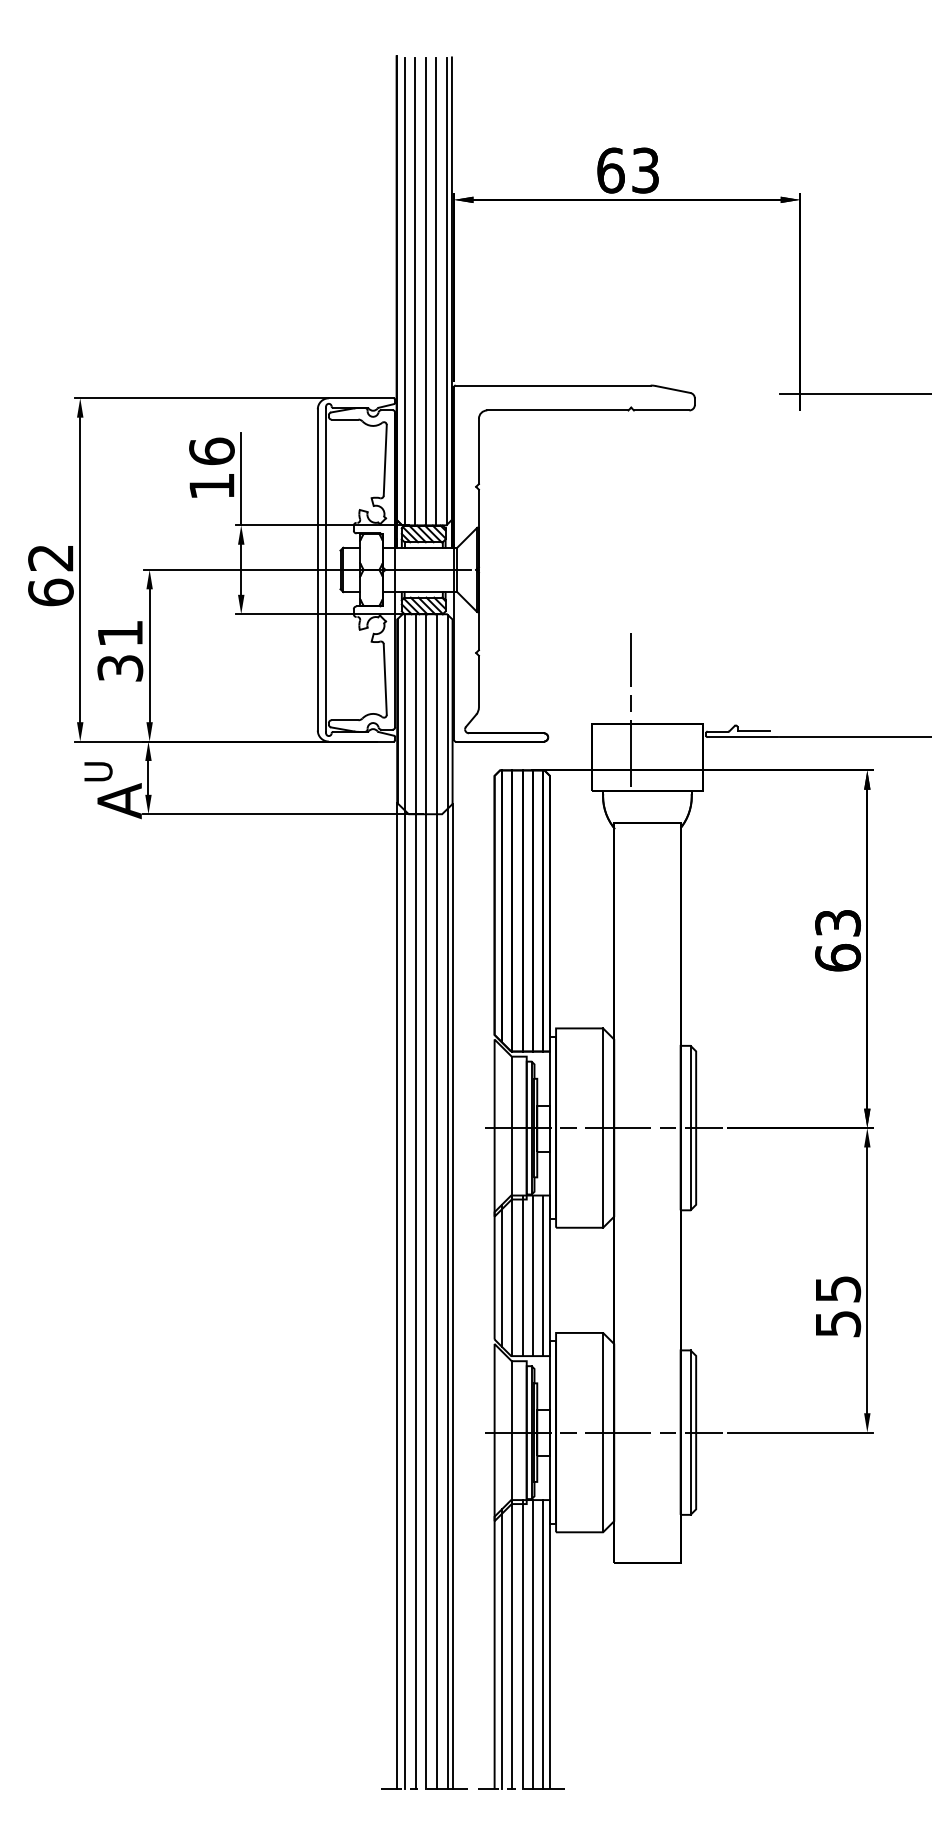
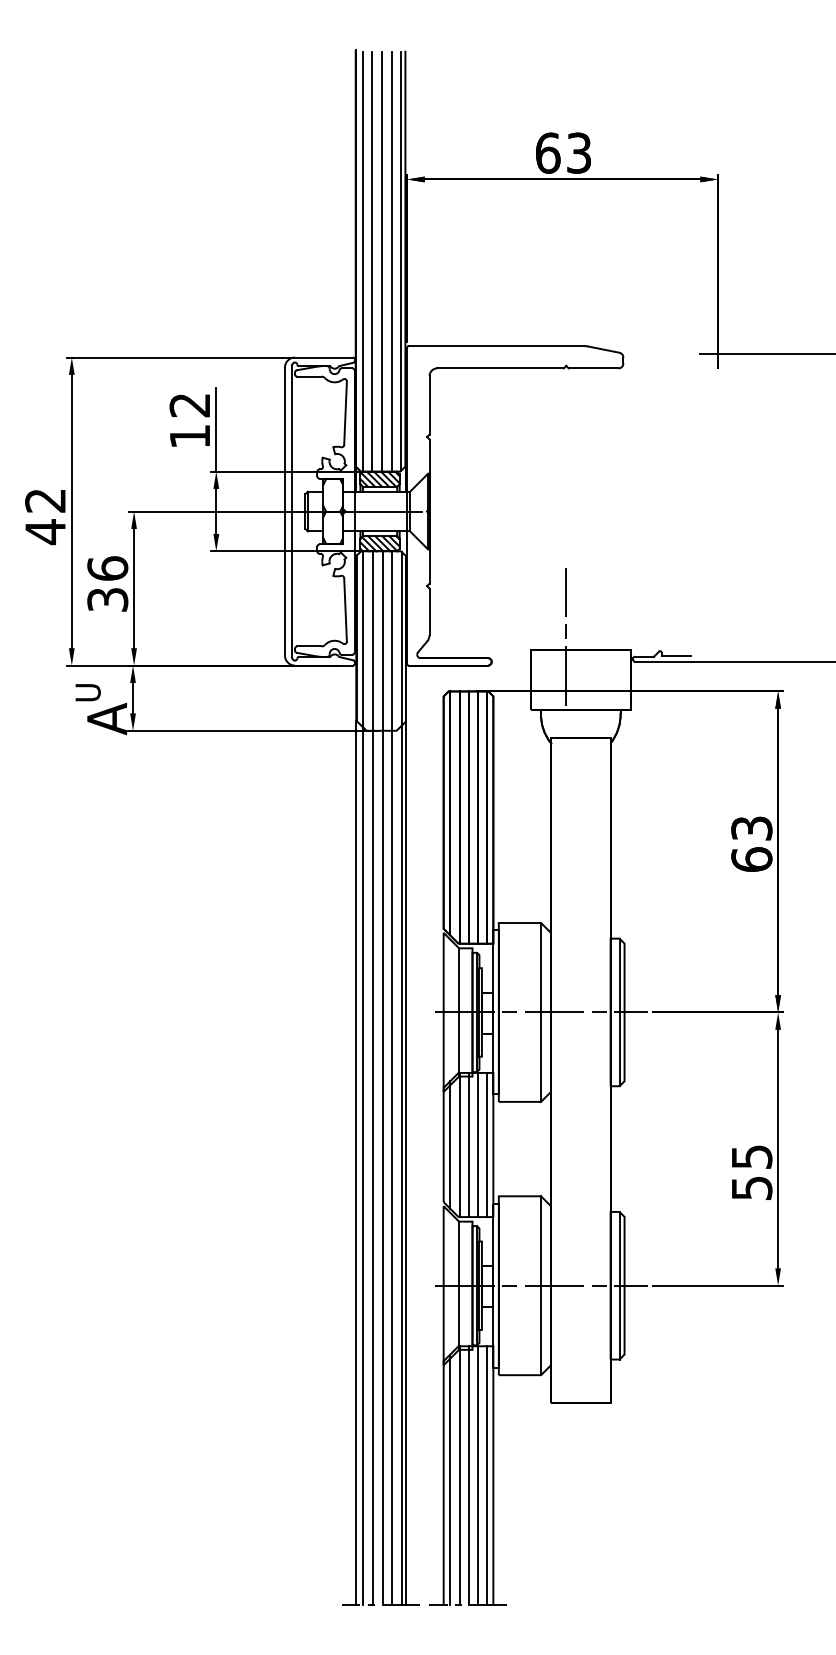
text: (211, 451) -> (189, 405), 16 -> 12
text: (50, 592) -> (45, 531), 62 -> 42
text: (120, 633) -> (107, 568), 31 -> 36

